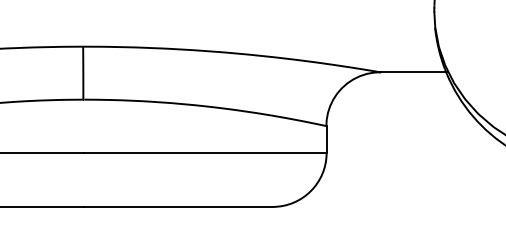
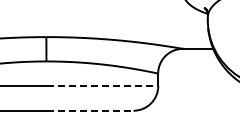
line: (205, 154) -> (102, 86), solid -> dashed
line: (179, 206) -> (90, 110), solid -> dashed

